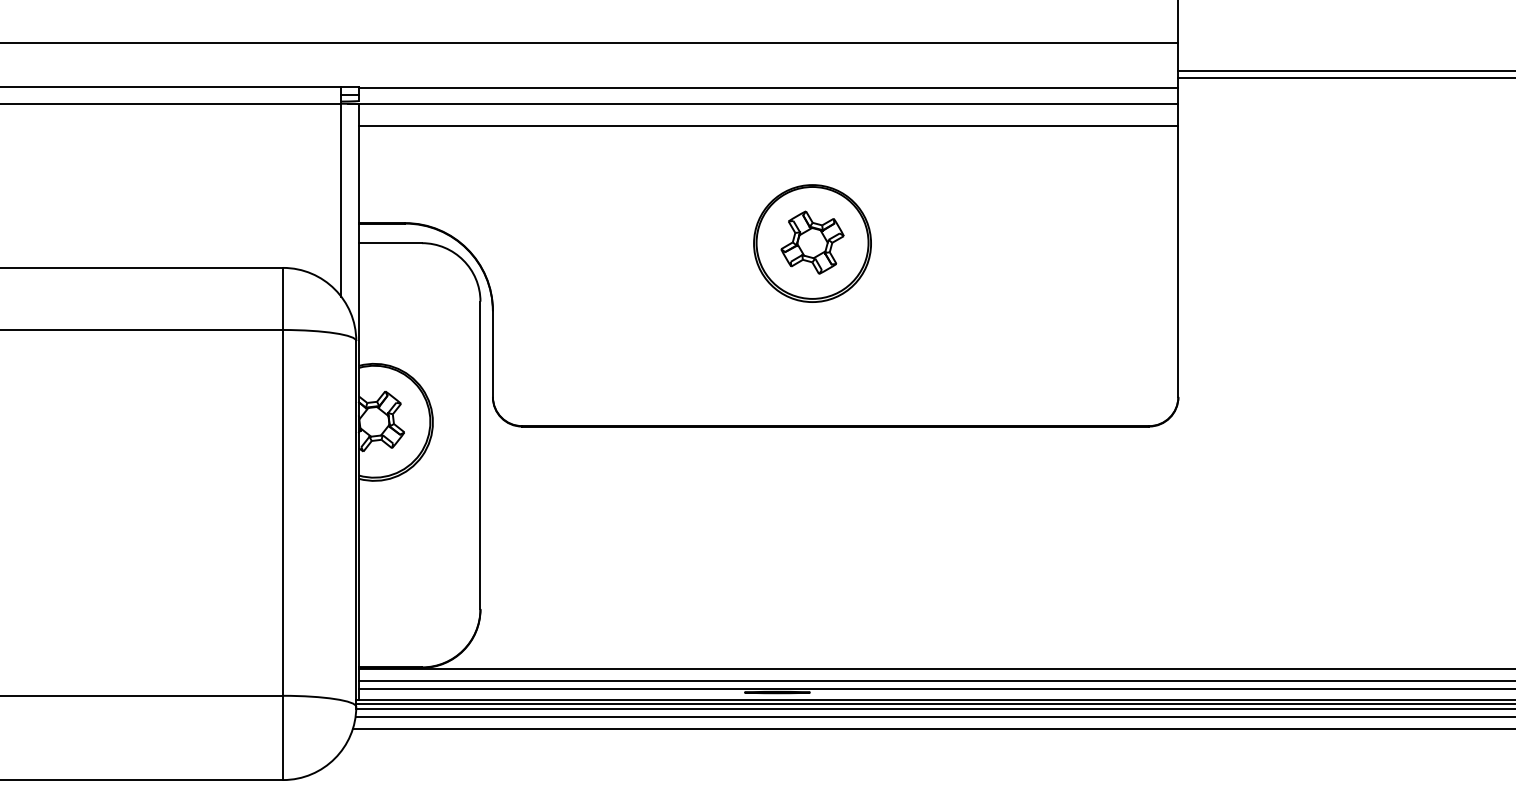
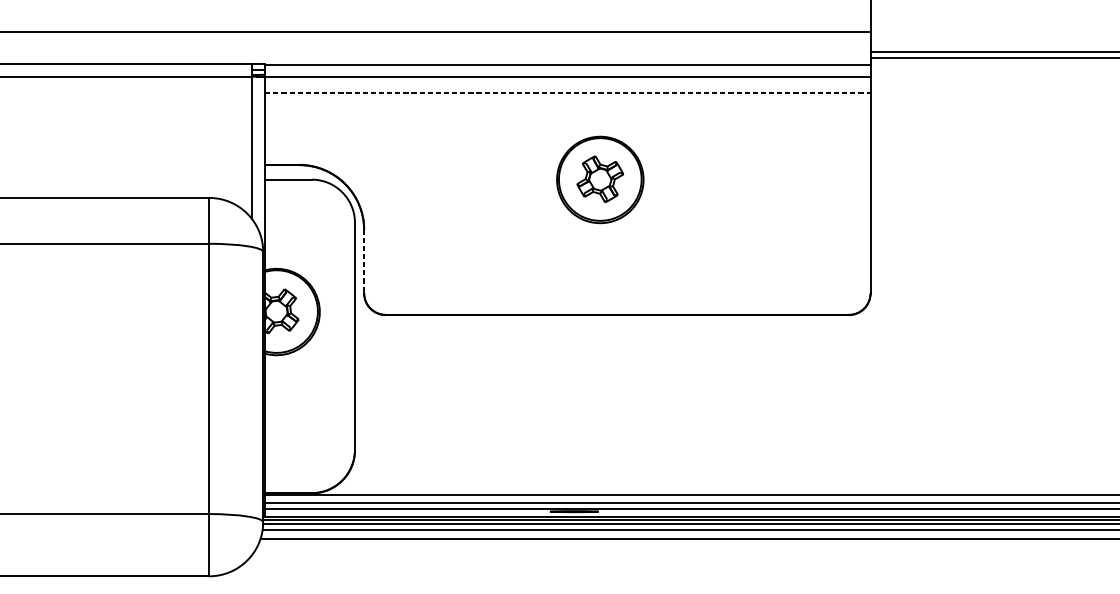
line: (768, 126) -> (567, 93), solid -> dashed
line: (492, 353) -> (363, 261), solid -> dashed

